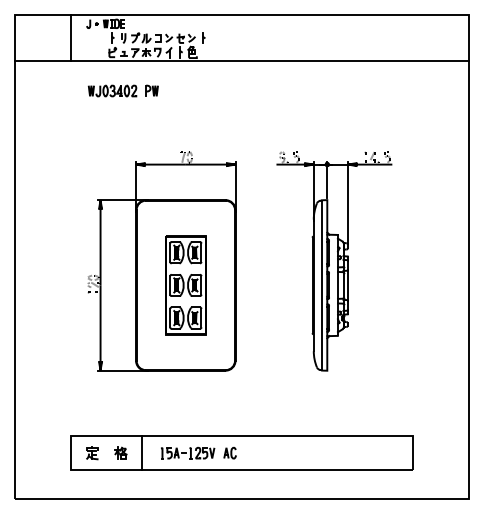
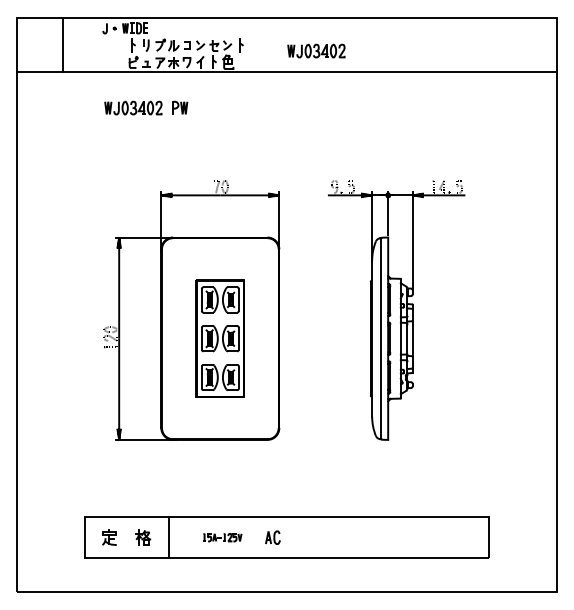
line: (71, 38) -> (62, 45), moved
part: (266, 42) -> (316, 50), added
part: (187, 452) -> (222, 537), size x0.6

